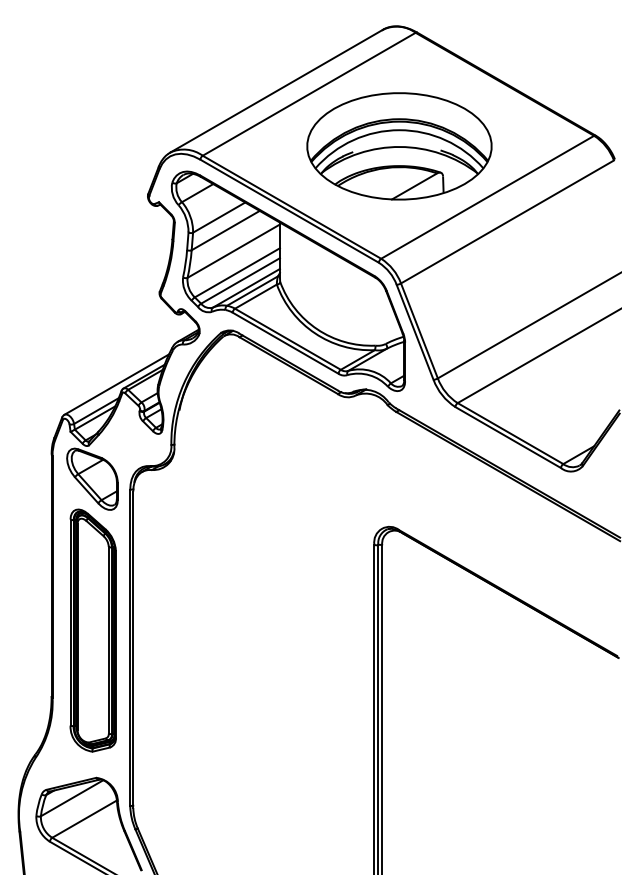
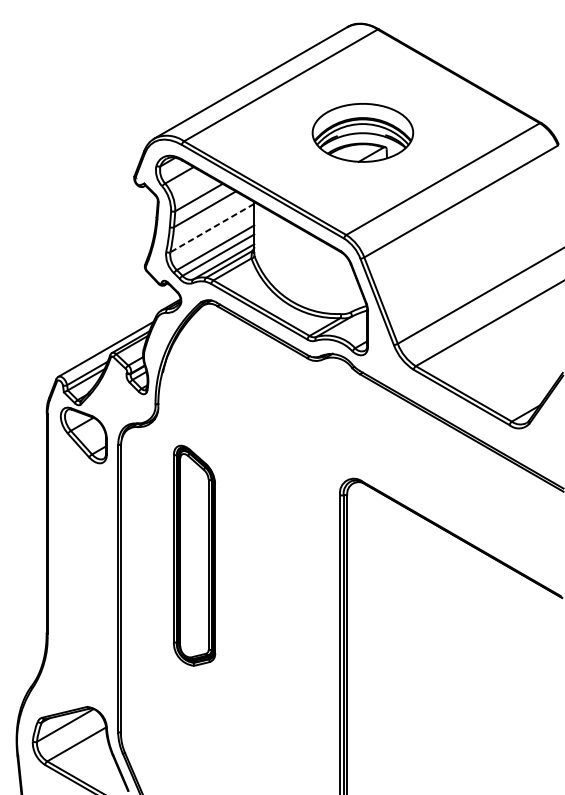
part: (399, 146) -> (362, 132), size x0.6
line: (233, 251) -> (212, 228), solid -> dashed
part: (92, 630) -> (193, 555), moved

